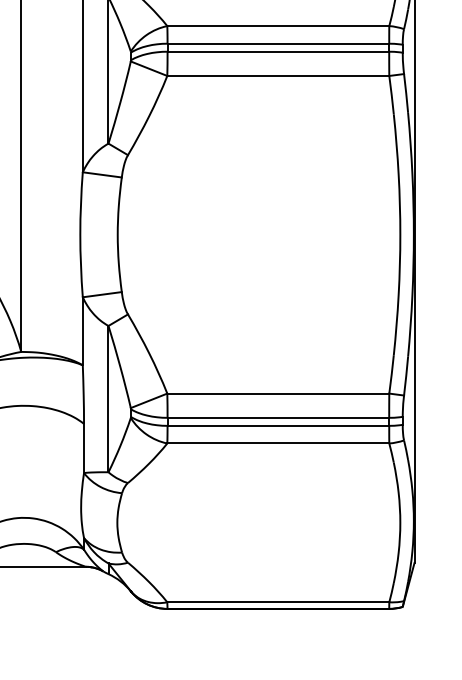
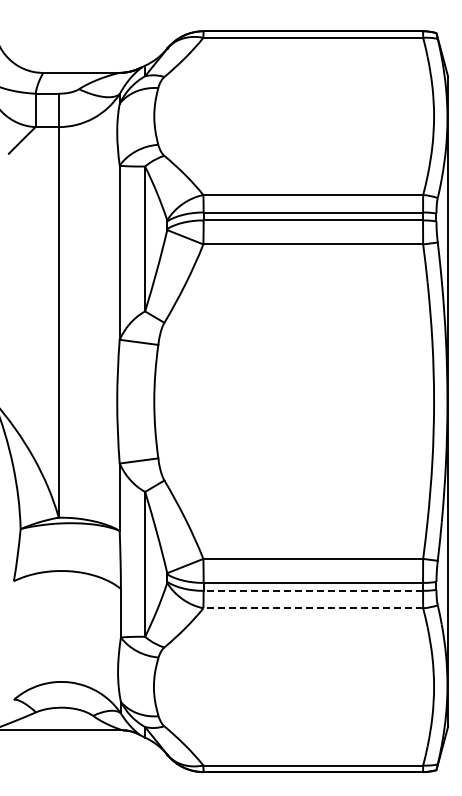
line: (278, 425) -> (313, 590), solid -> dashed
line: (278, 443) -> (313, 608), solid -> dashed

